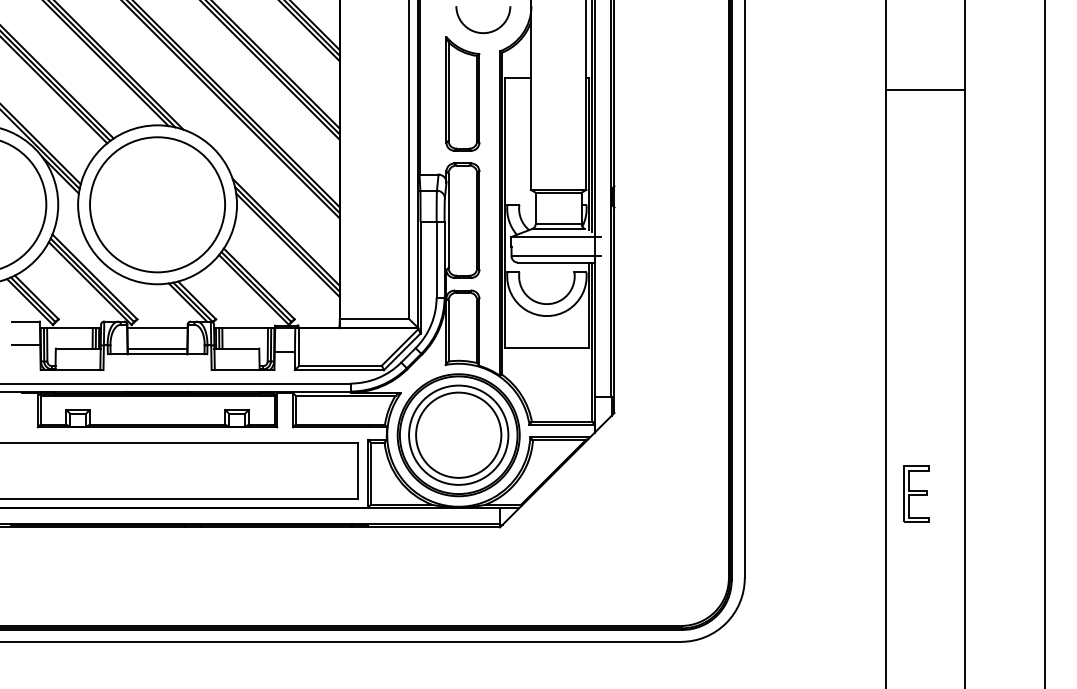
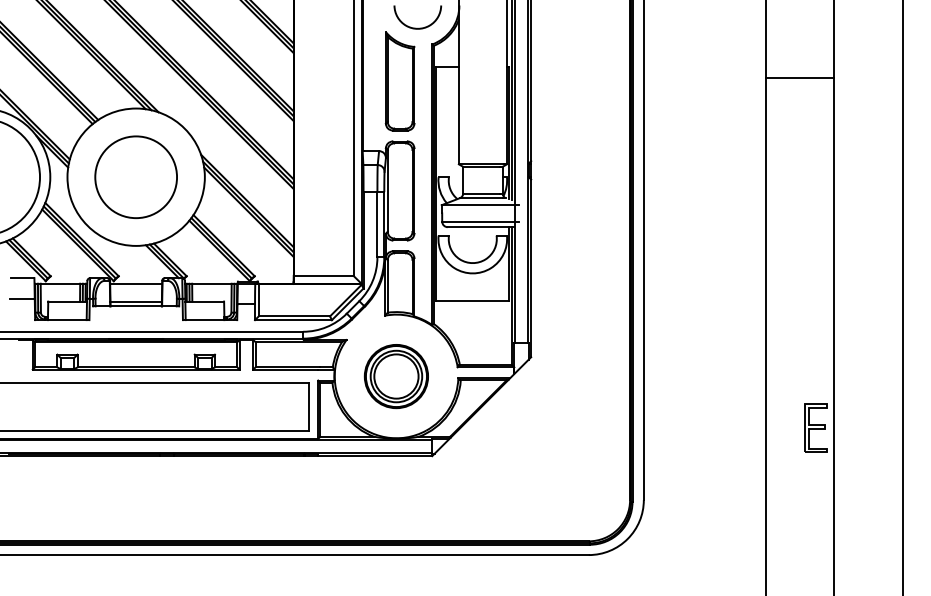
circle: (157, 204) -> (136, 176), size x0.7
part: (458, 435) -> (396, 376), size x0.6
part: (916, 493) -> (815, 427), moved

